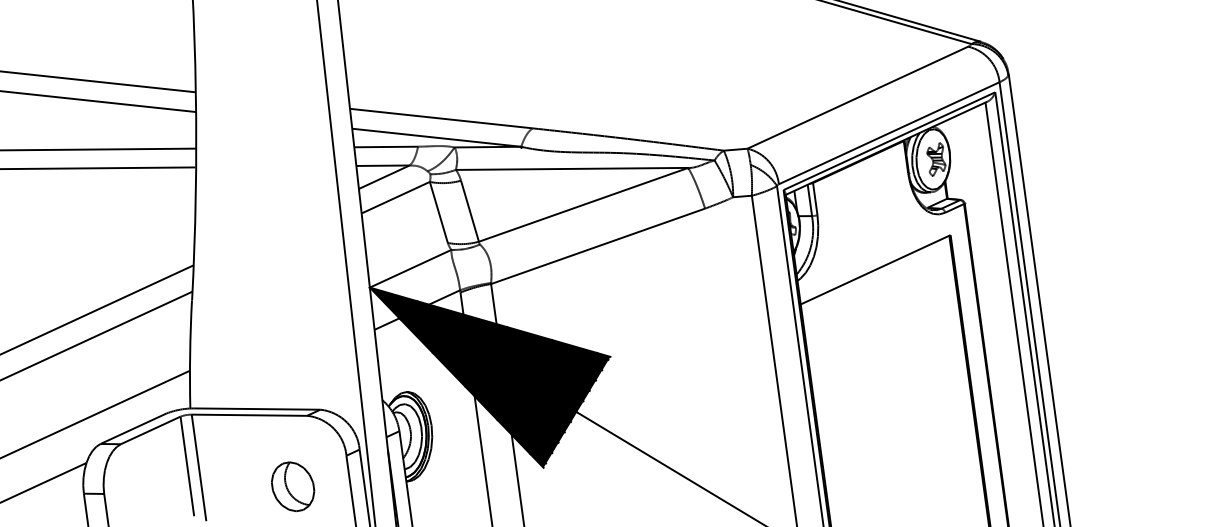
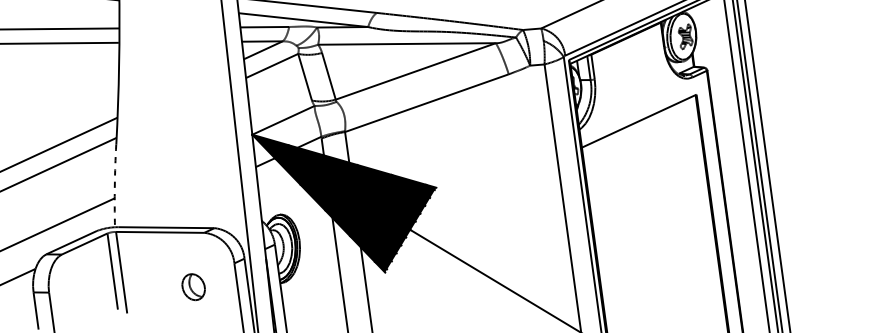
arc: (190, 354) -> (115, 185), solid -> dashed
part: (293, 486) -> (193, 286), size x0.7

